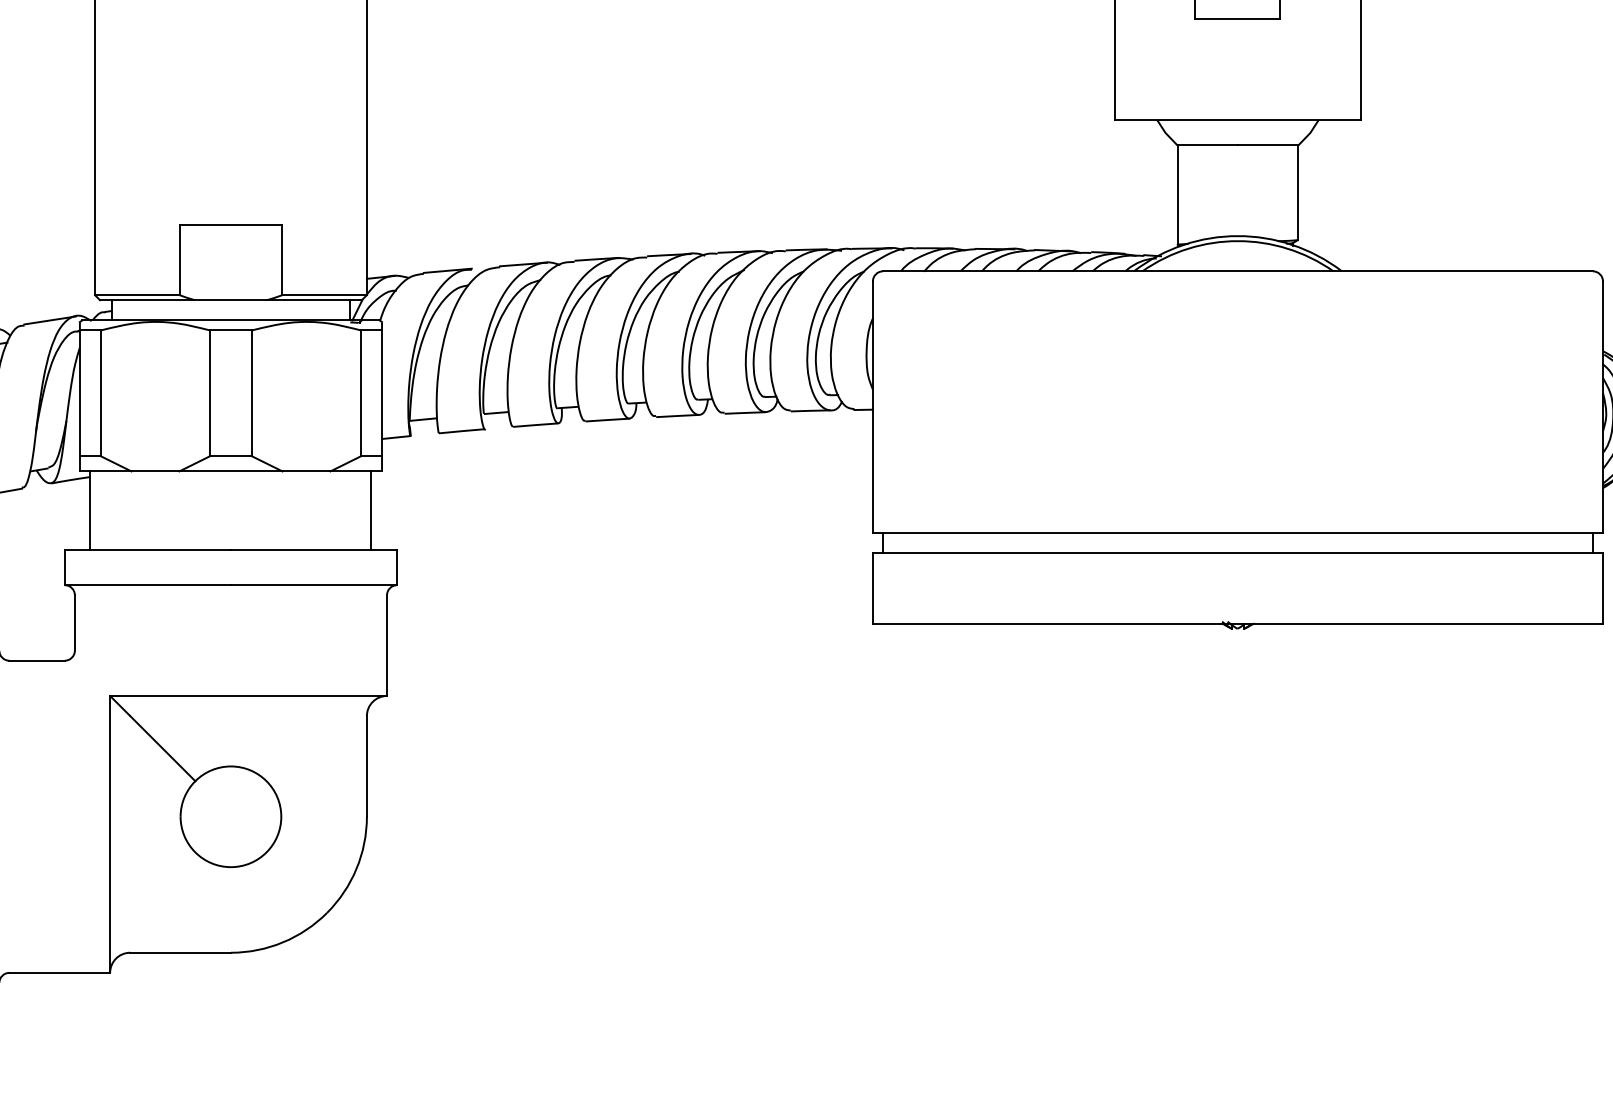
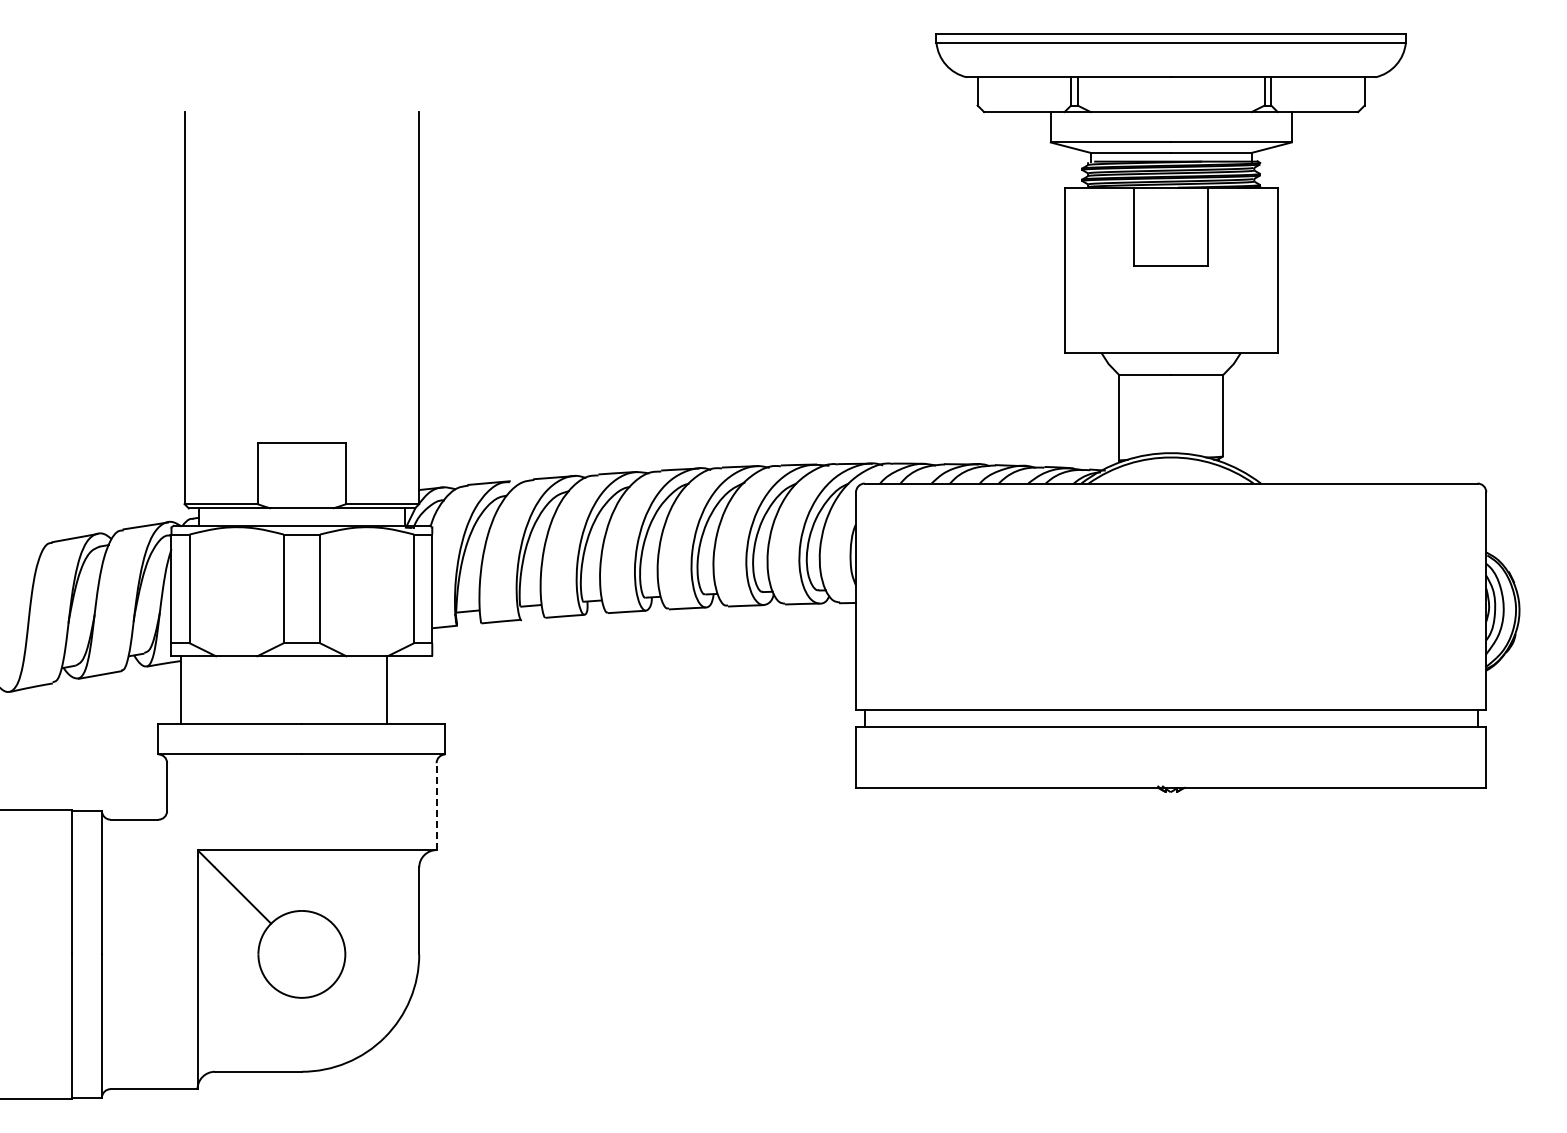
line: (371, 511) -> (387, 690), moved
line: (386, 645) -> (436, 806), solid -> dashed

